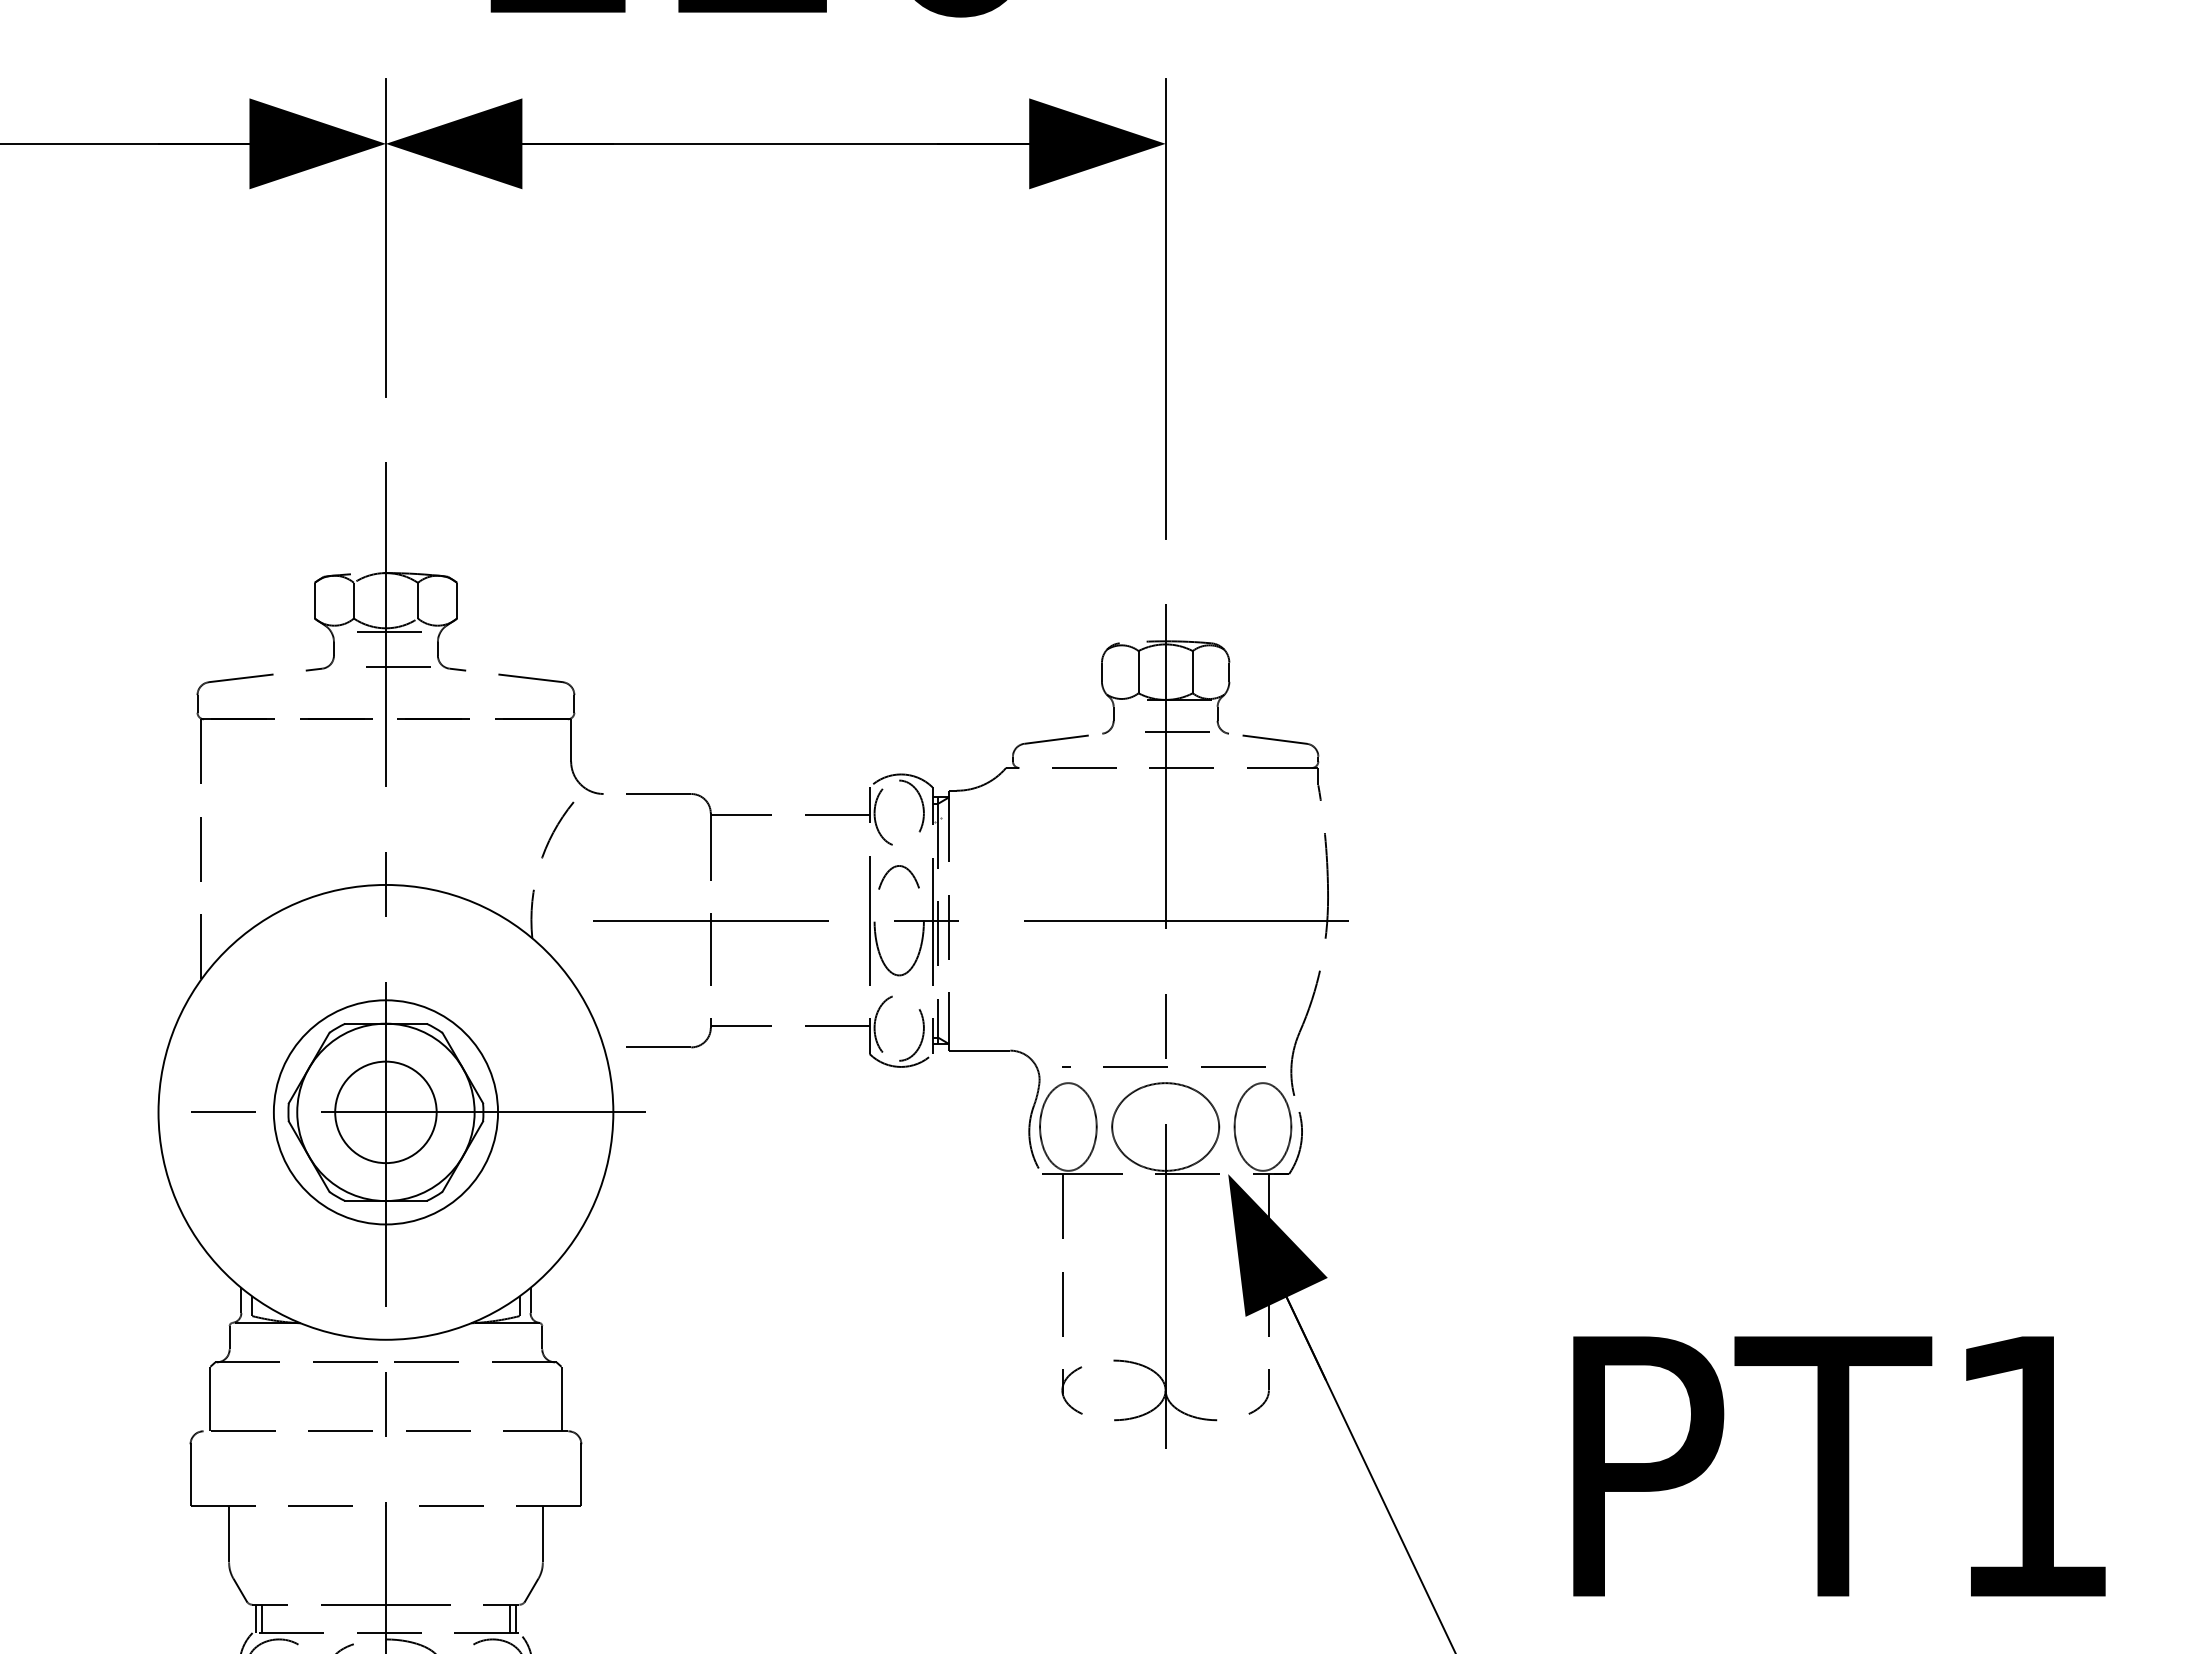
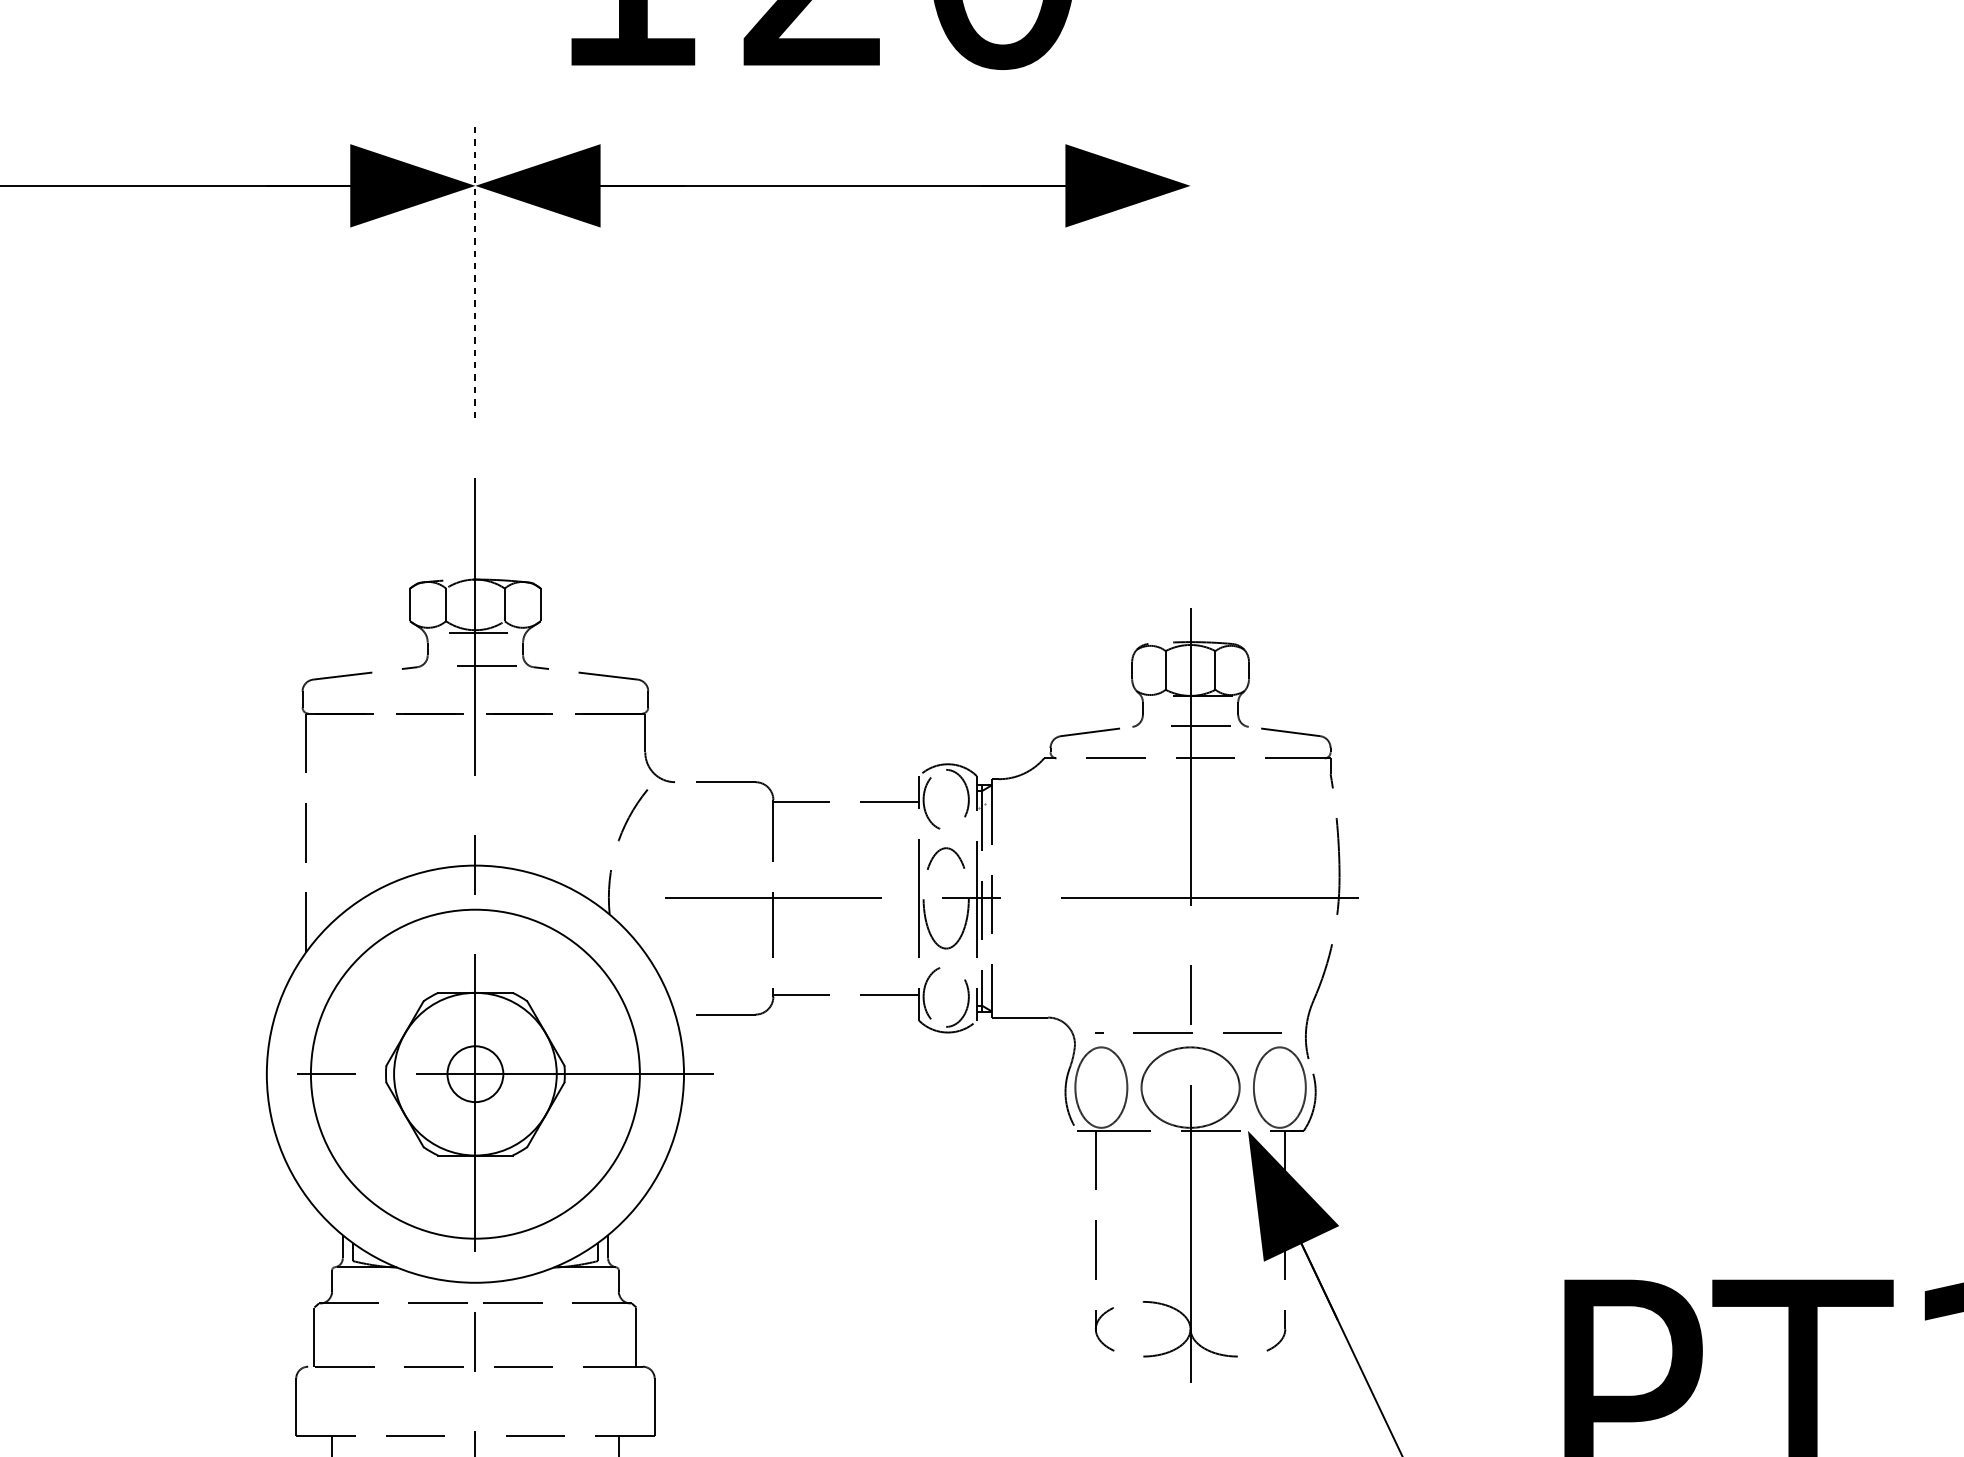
line: (385, 237) -> (475, 271), solid -> dashed
line: (1165, 308) -> (1190, 336), removed
circle: (385, 1112) -> (475, 1074), size x0.6
circle: (385, 1112) -> (475, 1074), size x1.6

